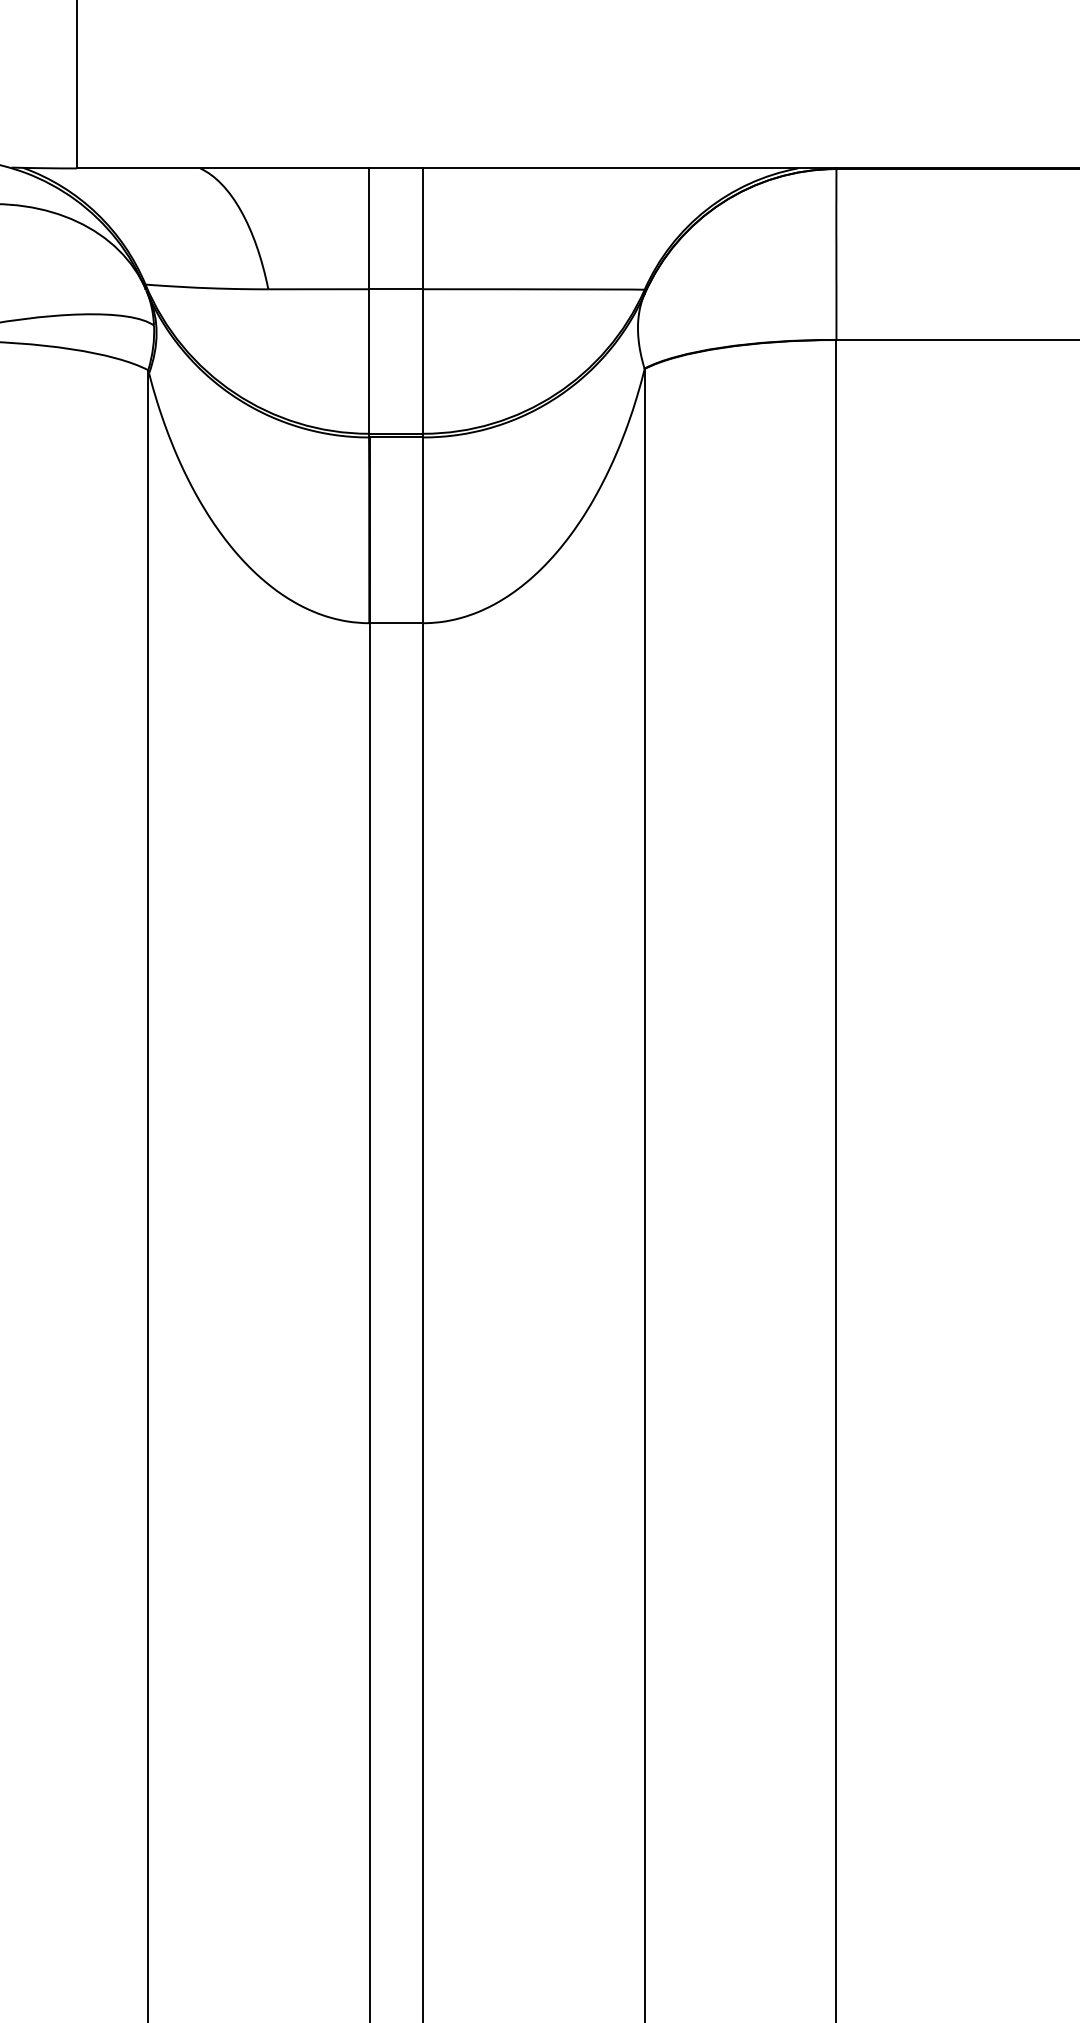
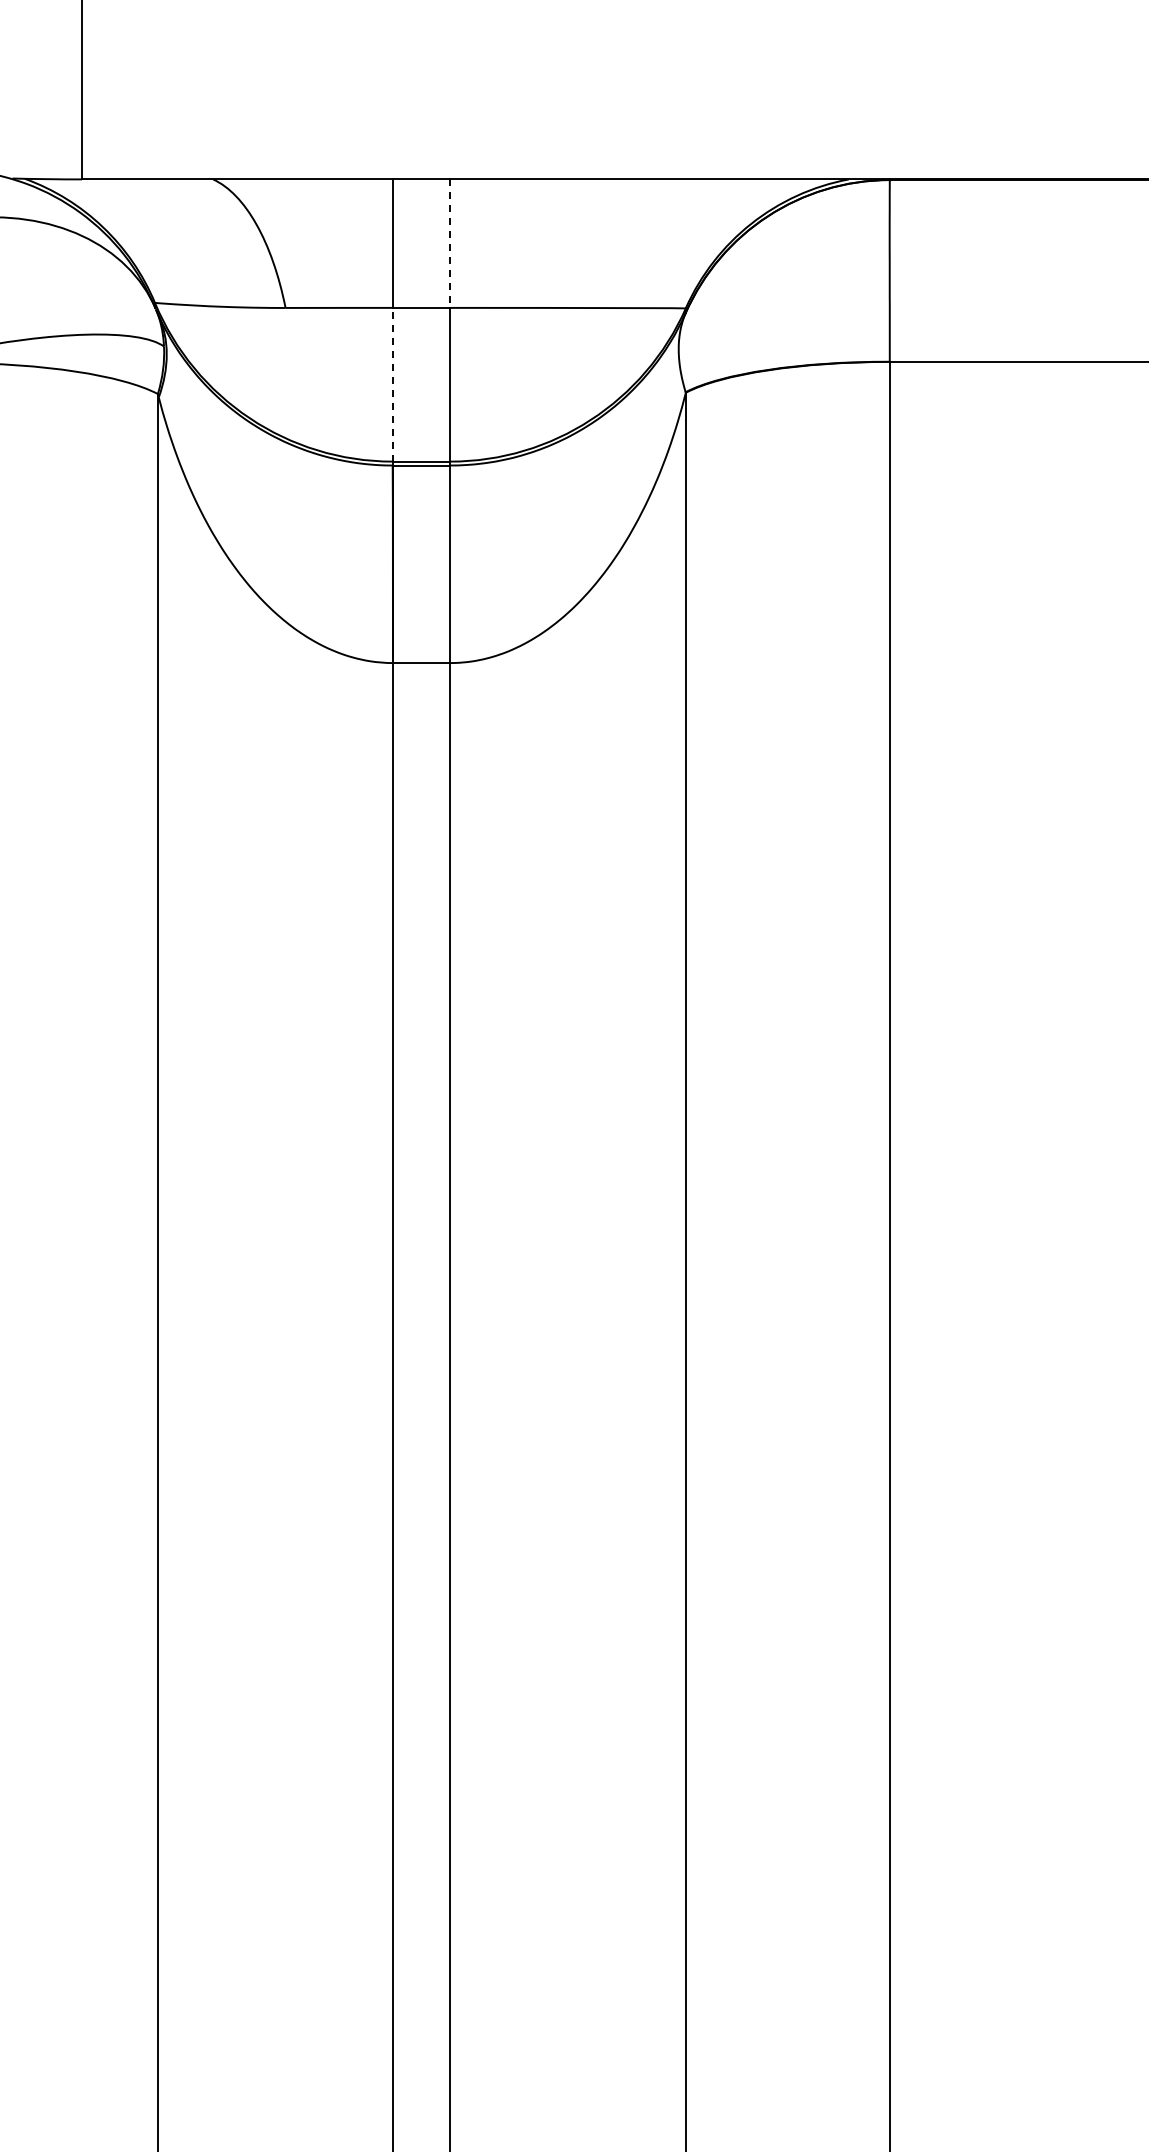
line: (423, 229) -> (450, 244), solid -> dashed
line: (368, 361) -> (392, 384), solid -> dashed

